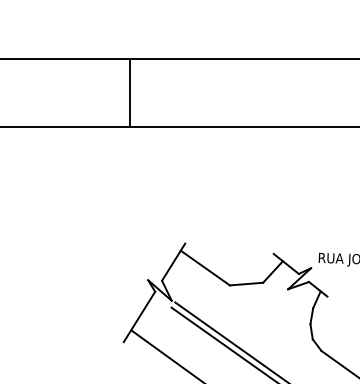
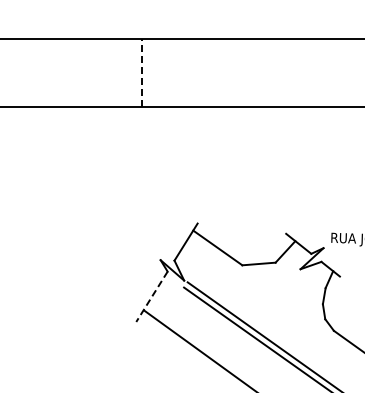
line: (130, 93) -> (142, 73), solid -> dashed
line: (139, 316) -> (151, 296), solid -> dashed

